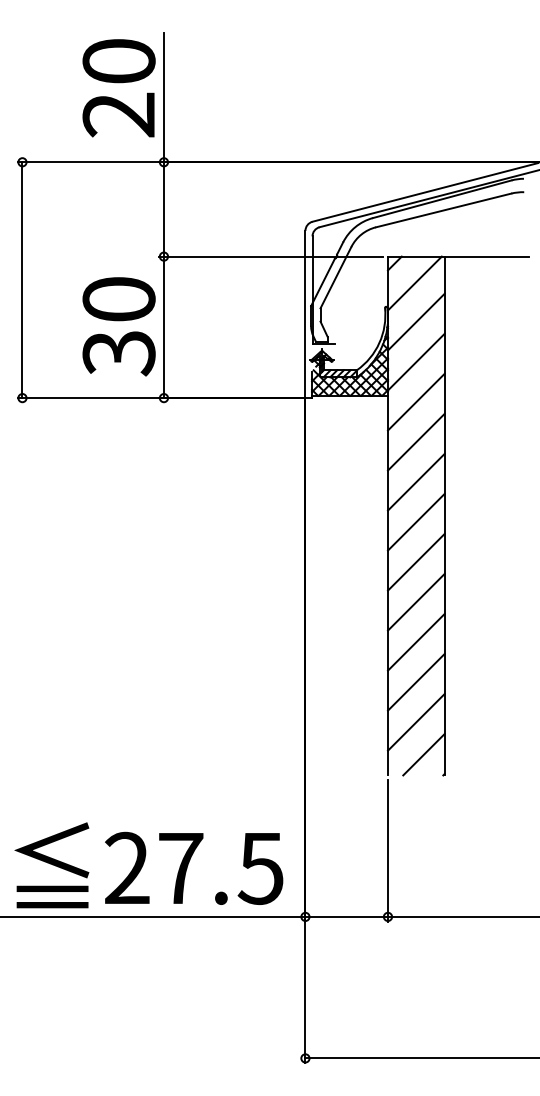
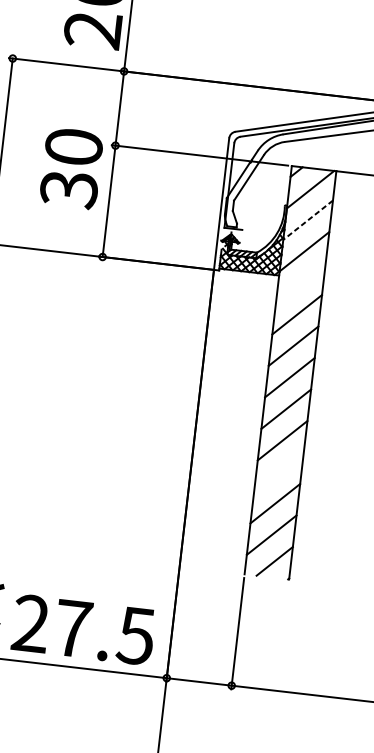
line: (415, 322) -> (307, 220), solid -> dashed
text: (118, 326) -> (71, 168), moved
line: (415, 401) -> (300, 282), removed
line: (415, 642) -> (278, 472), removed

